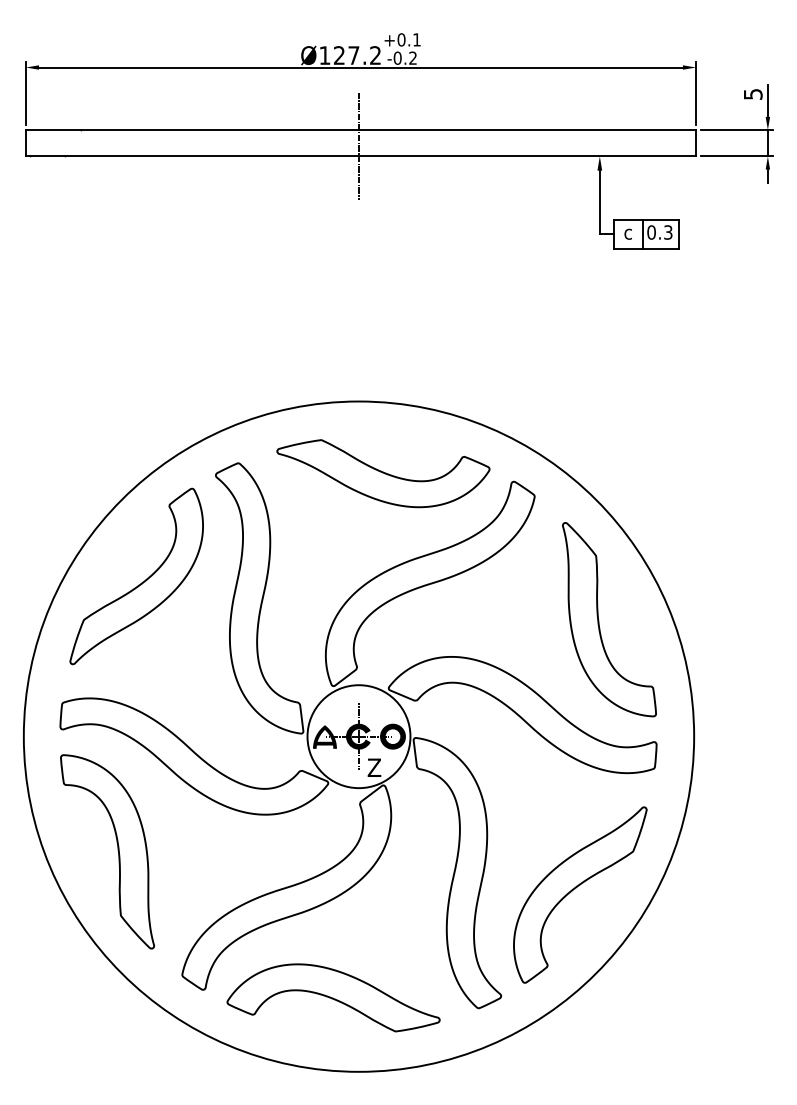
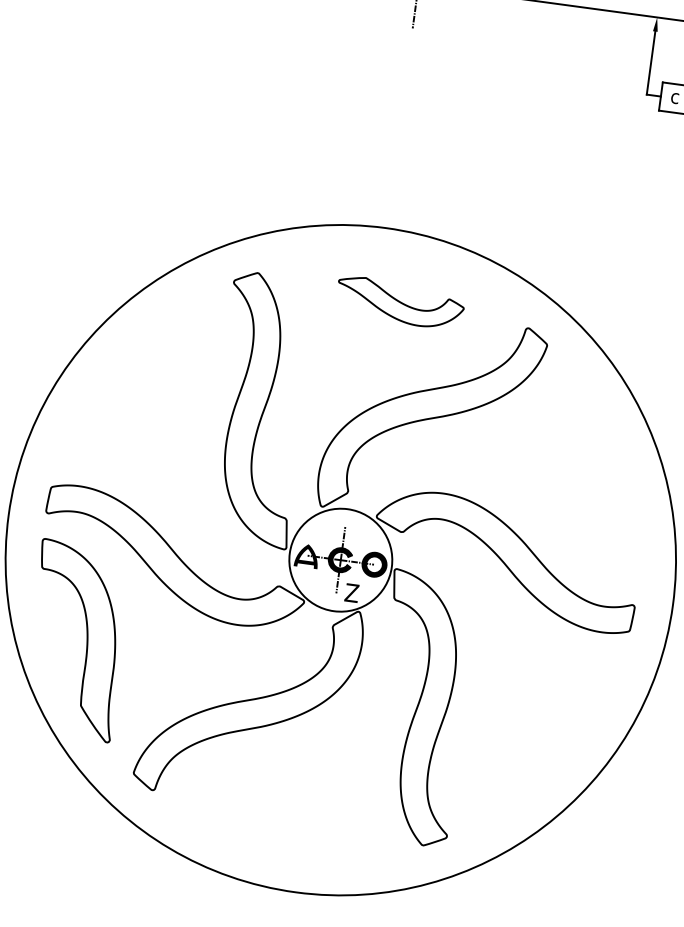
part: (383, 473) -> (400, 302), size x0.6
part: (142, 581) -> (147, 377), removed
part: (599, 620) -> (594, 477), removed
part: (576, 888) -> (536, 739), removed
part: (333, 997) -> (280, 815), removed

